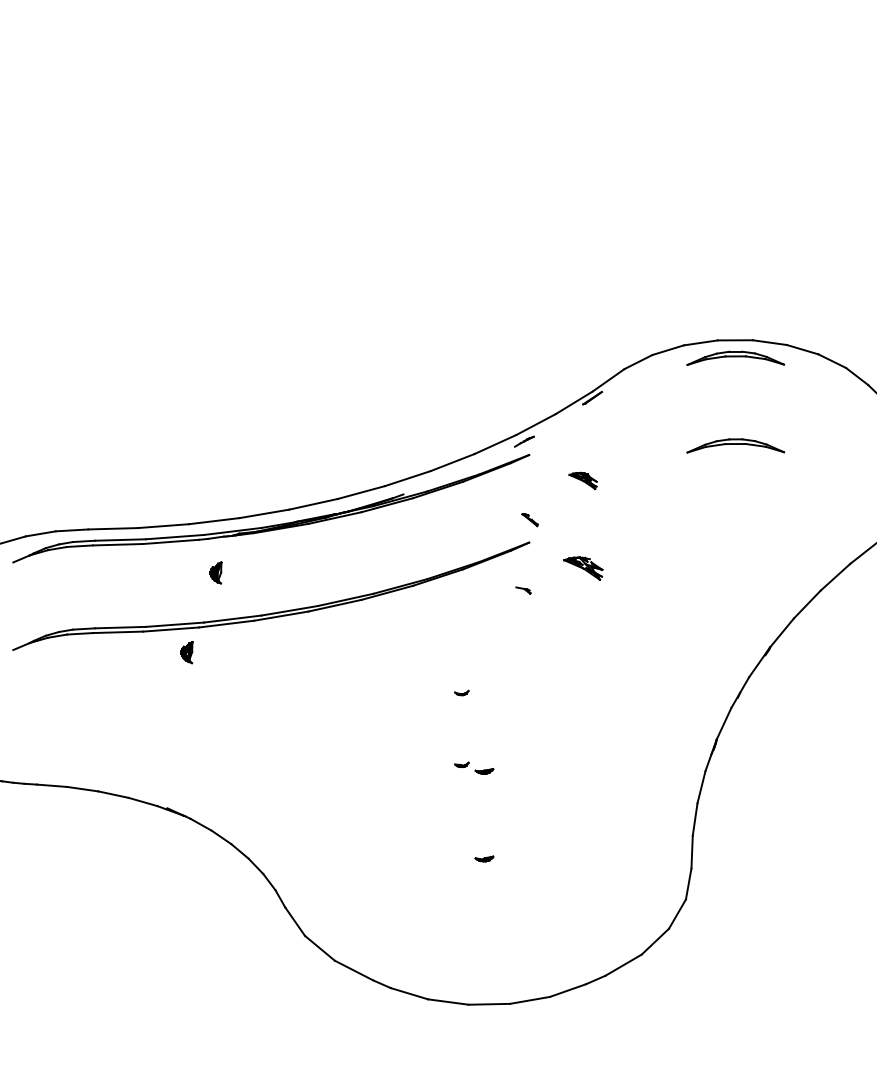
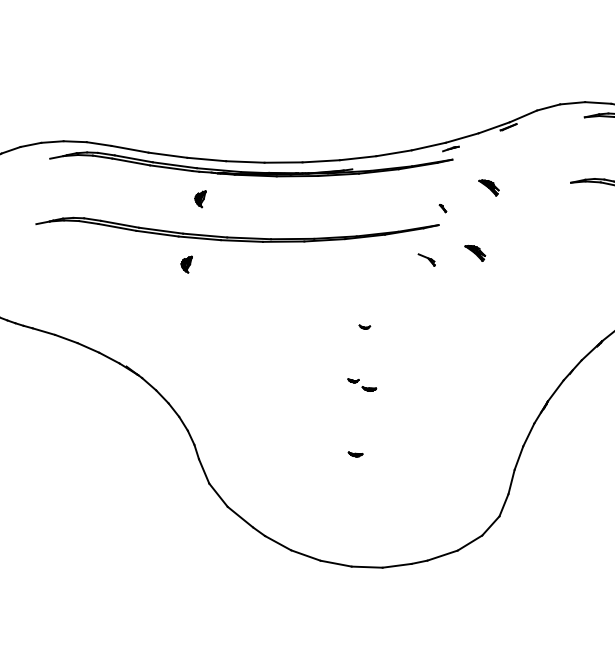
part: (530, 520) -> (443, 208), size x0.62
part: (582, 568) -> (474, 252), size x0.71
part: (523, 590) -> (426, 259), size x1.67
part: (186, 652) -> (185, 263), moved

